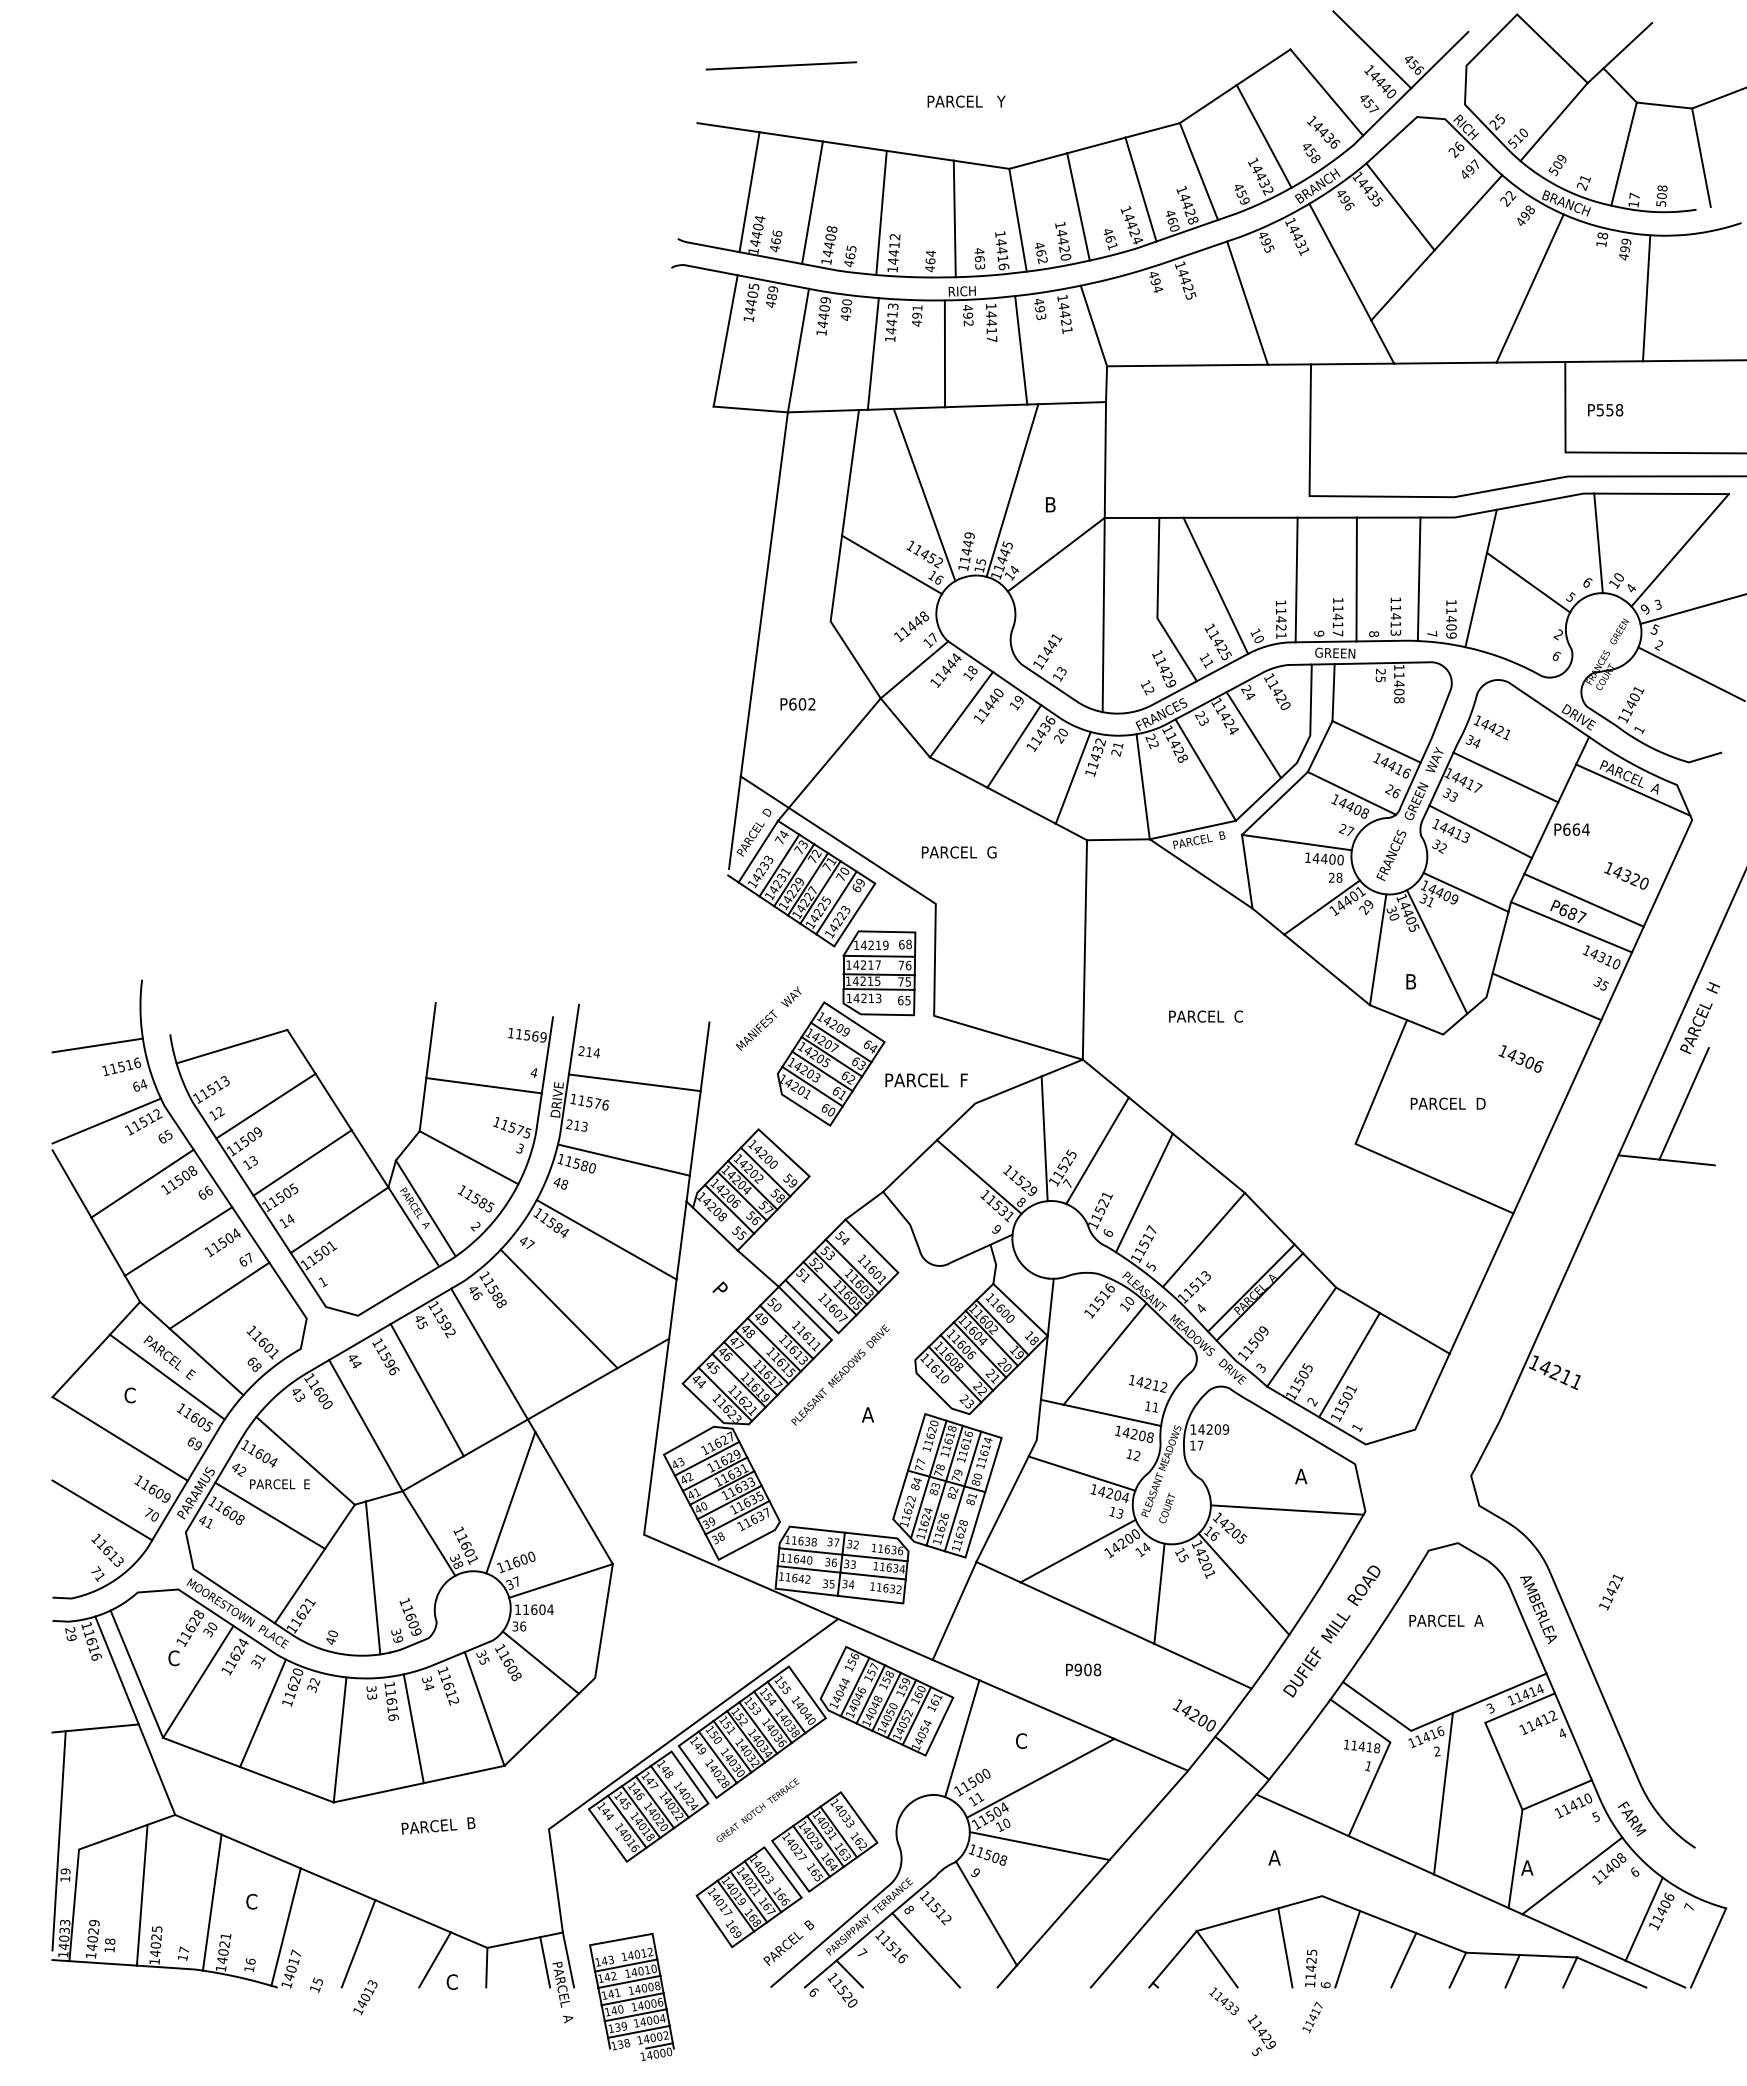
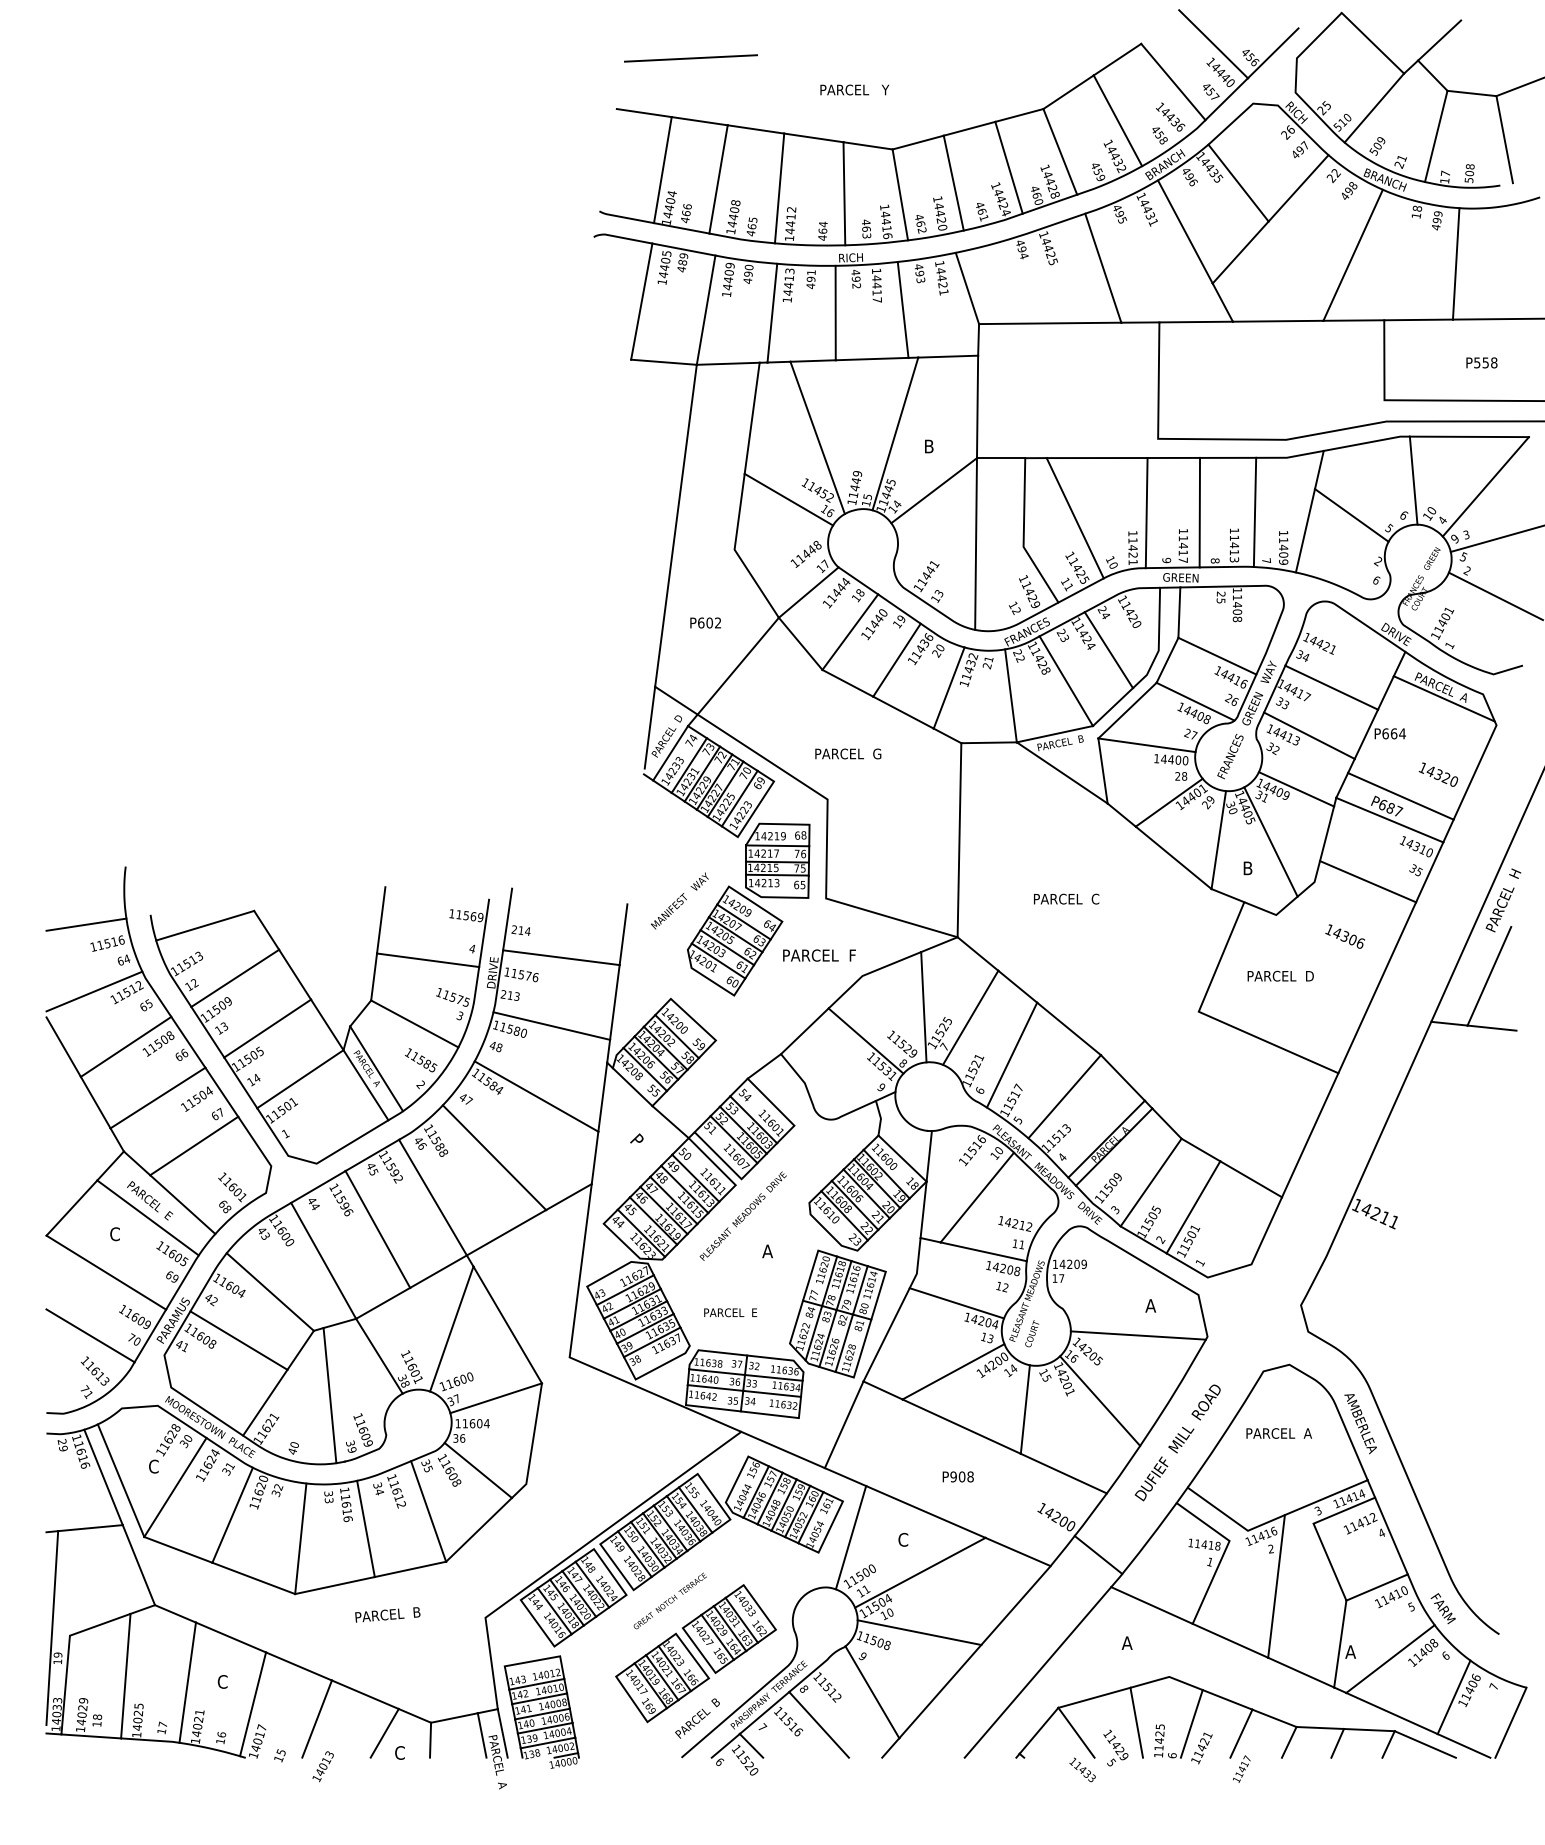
text: (1605, 409) -> (1481, 362), moved
text: (279, 1484) -> (730, 1312), moved
text: (1610, 1592) -> (1201, 1748), moved
part: (631, 1996) -> (541, 1711), moved
text: (1312, 2016) -> (1241, 1768), moved
text: (1261, 2034) -> (1115, 1747), moved

